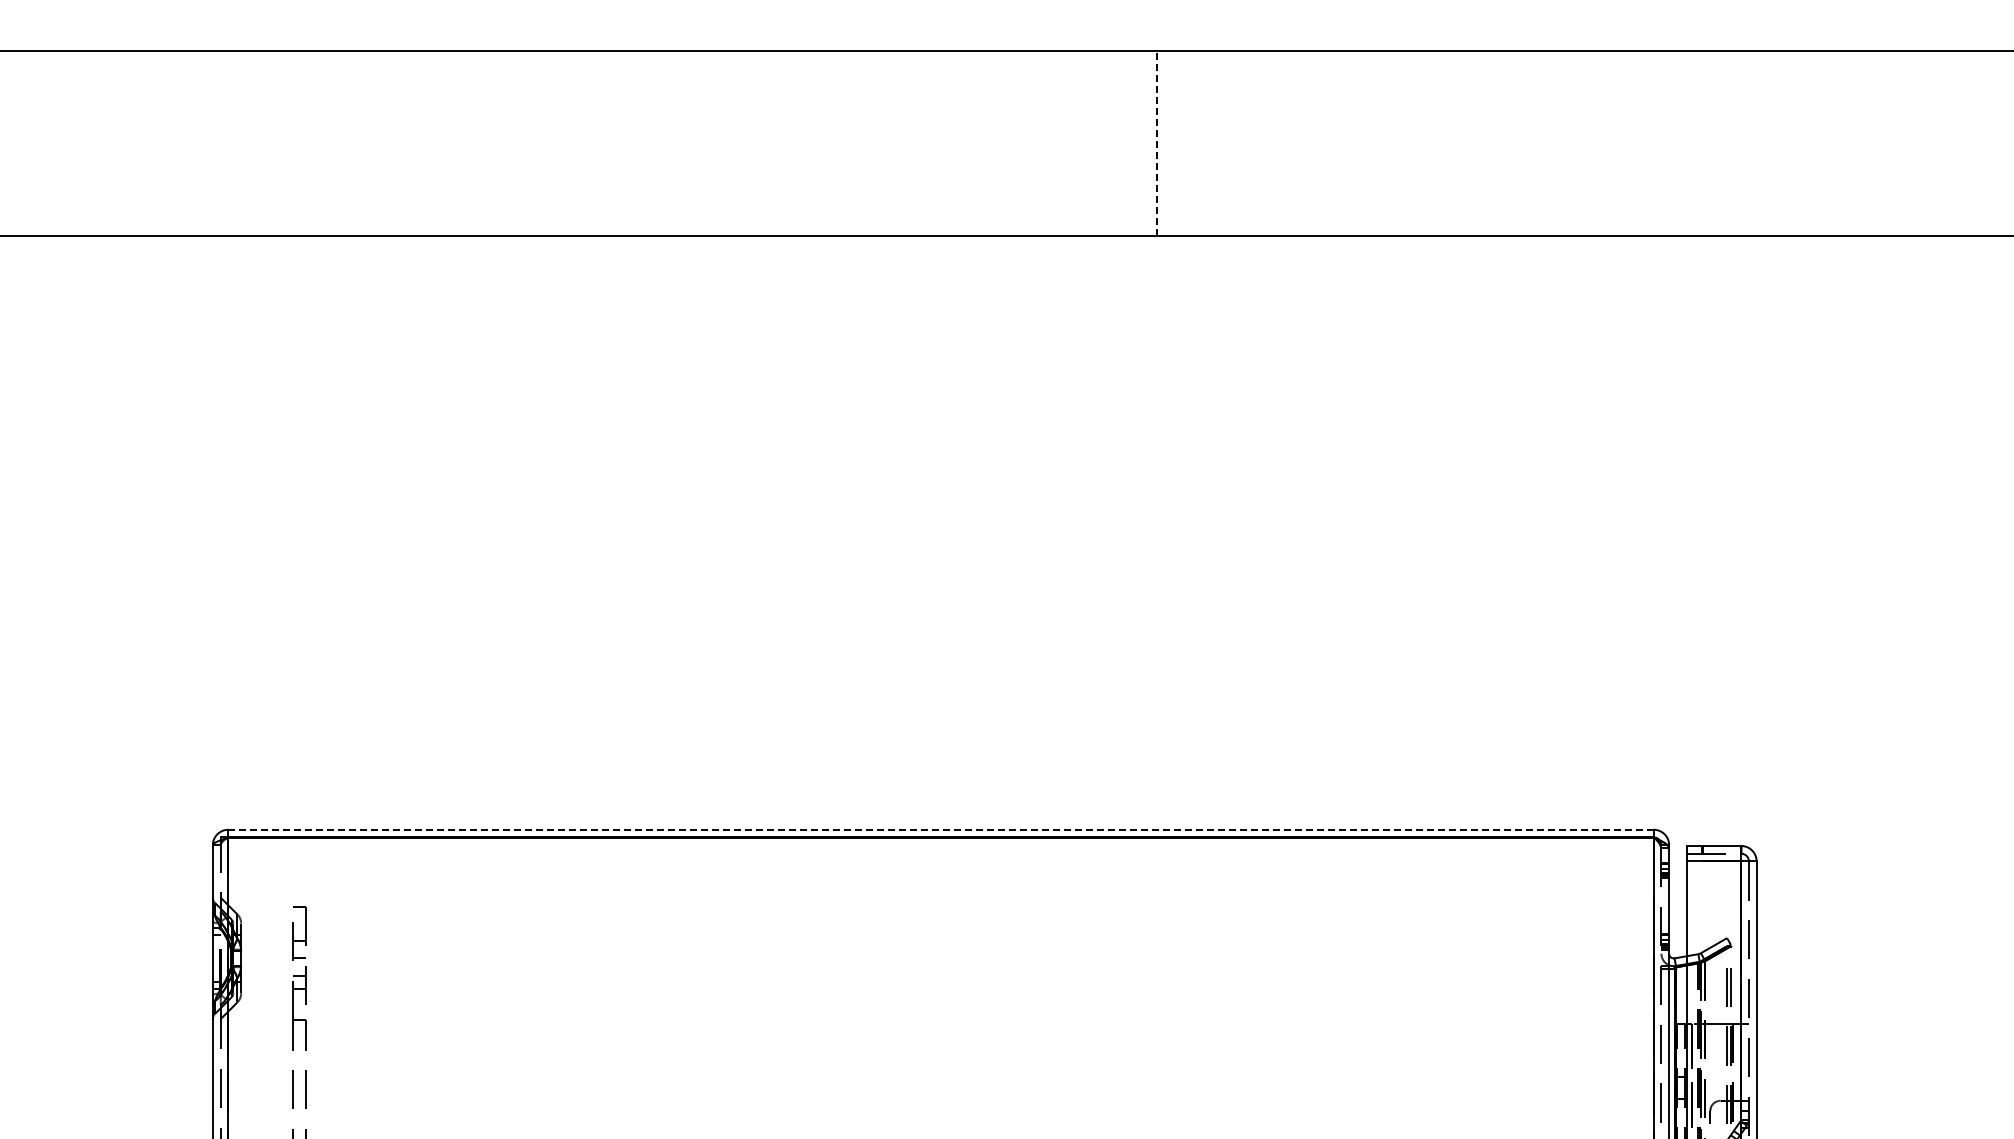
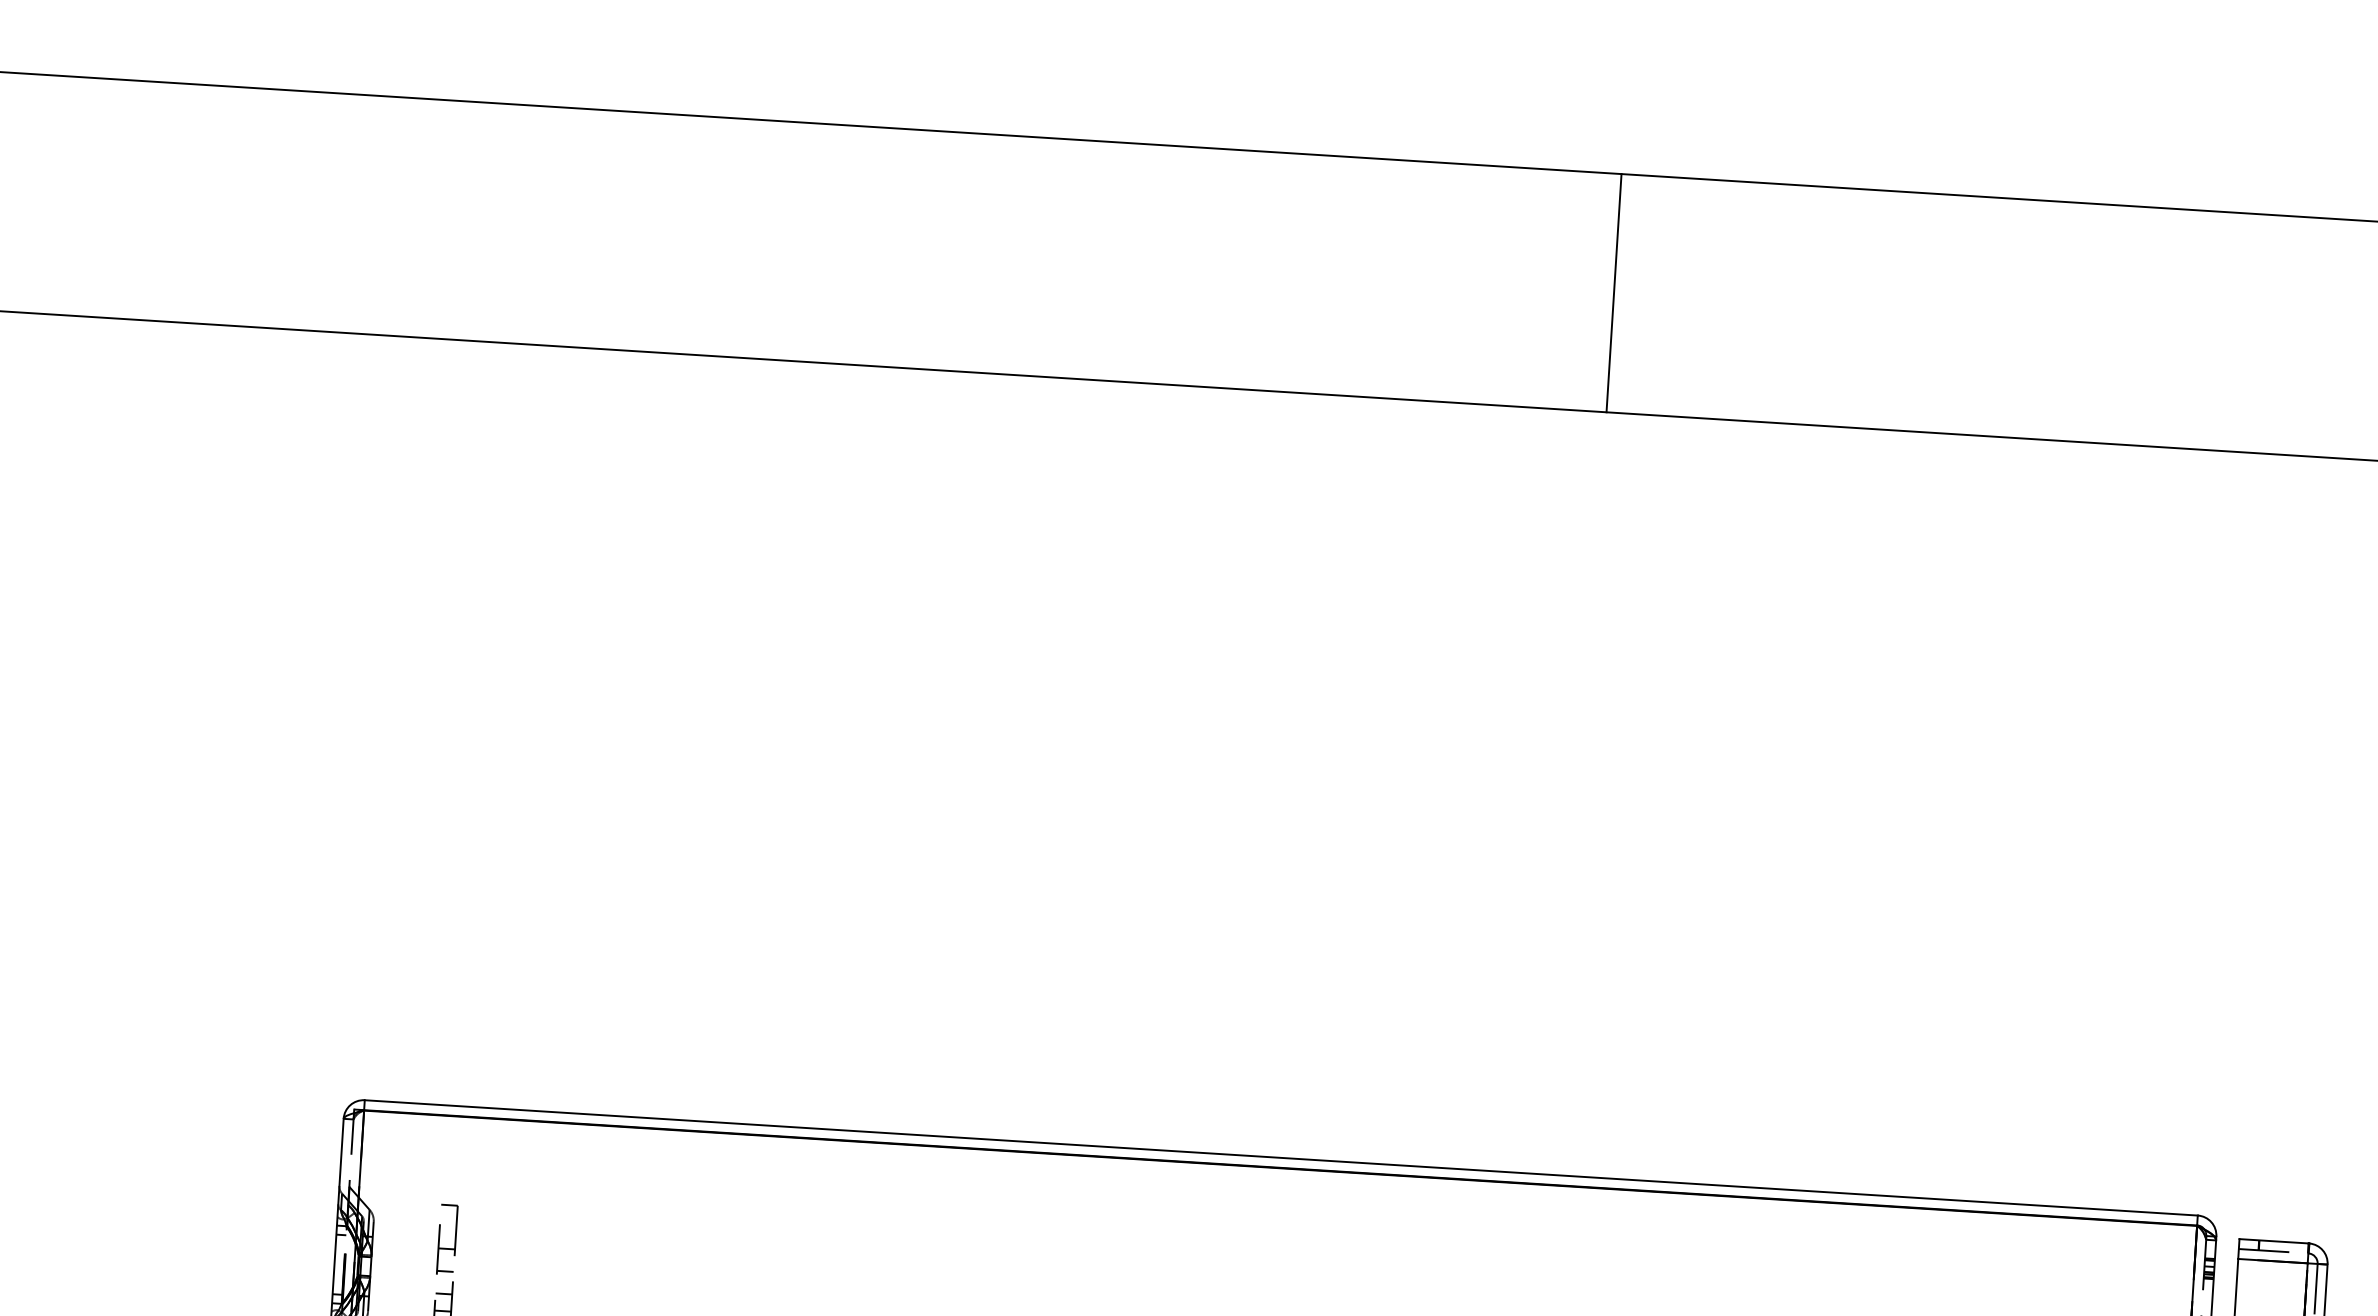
line: (1156, 143) -> (1613, 292), dashed -> solid
line: (941, 829) -> (1281, 1157), dashed -> solid

